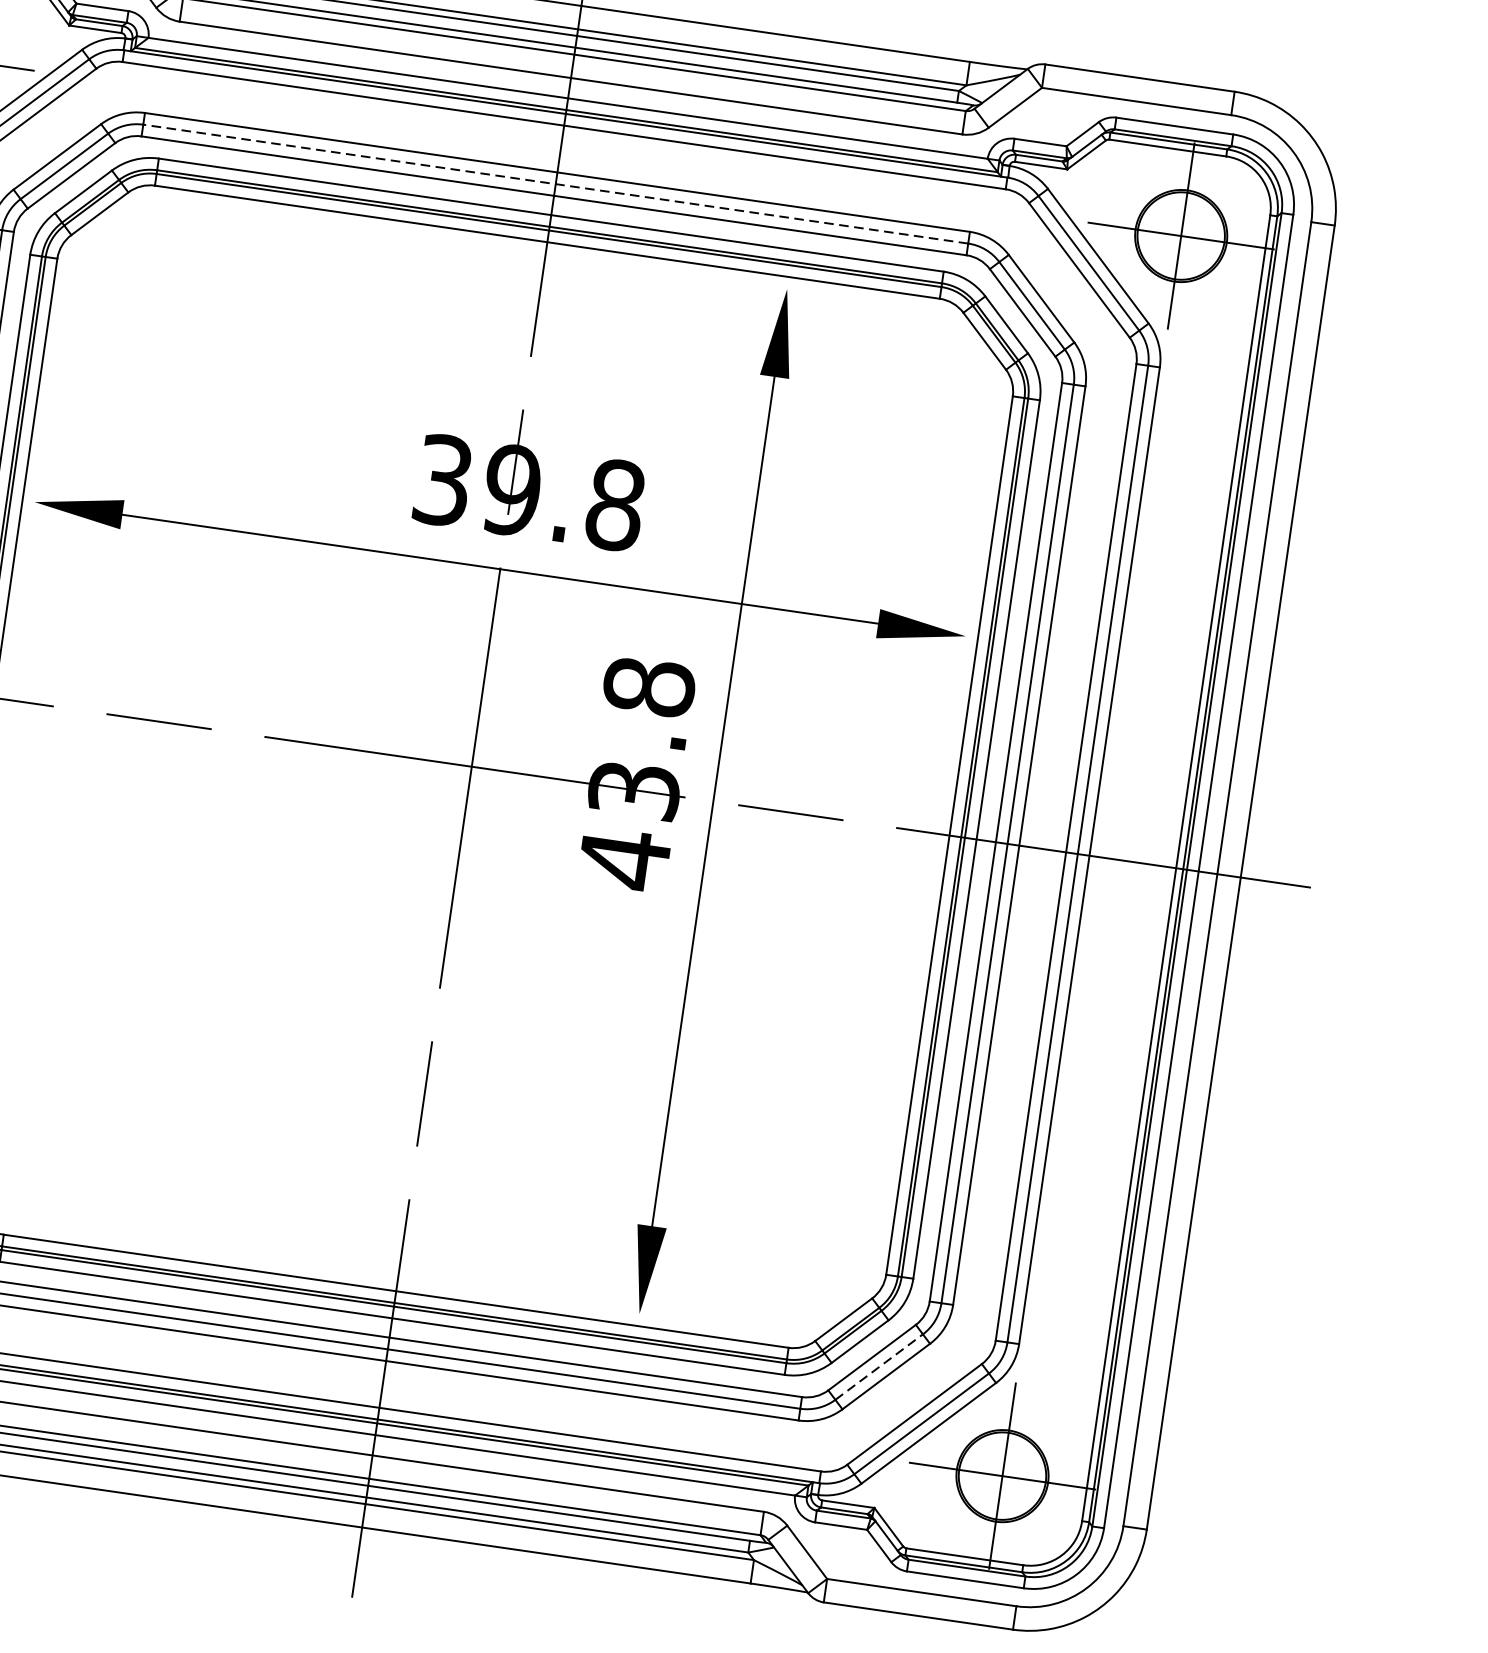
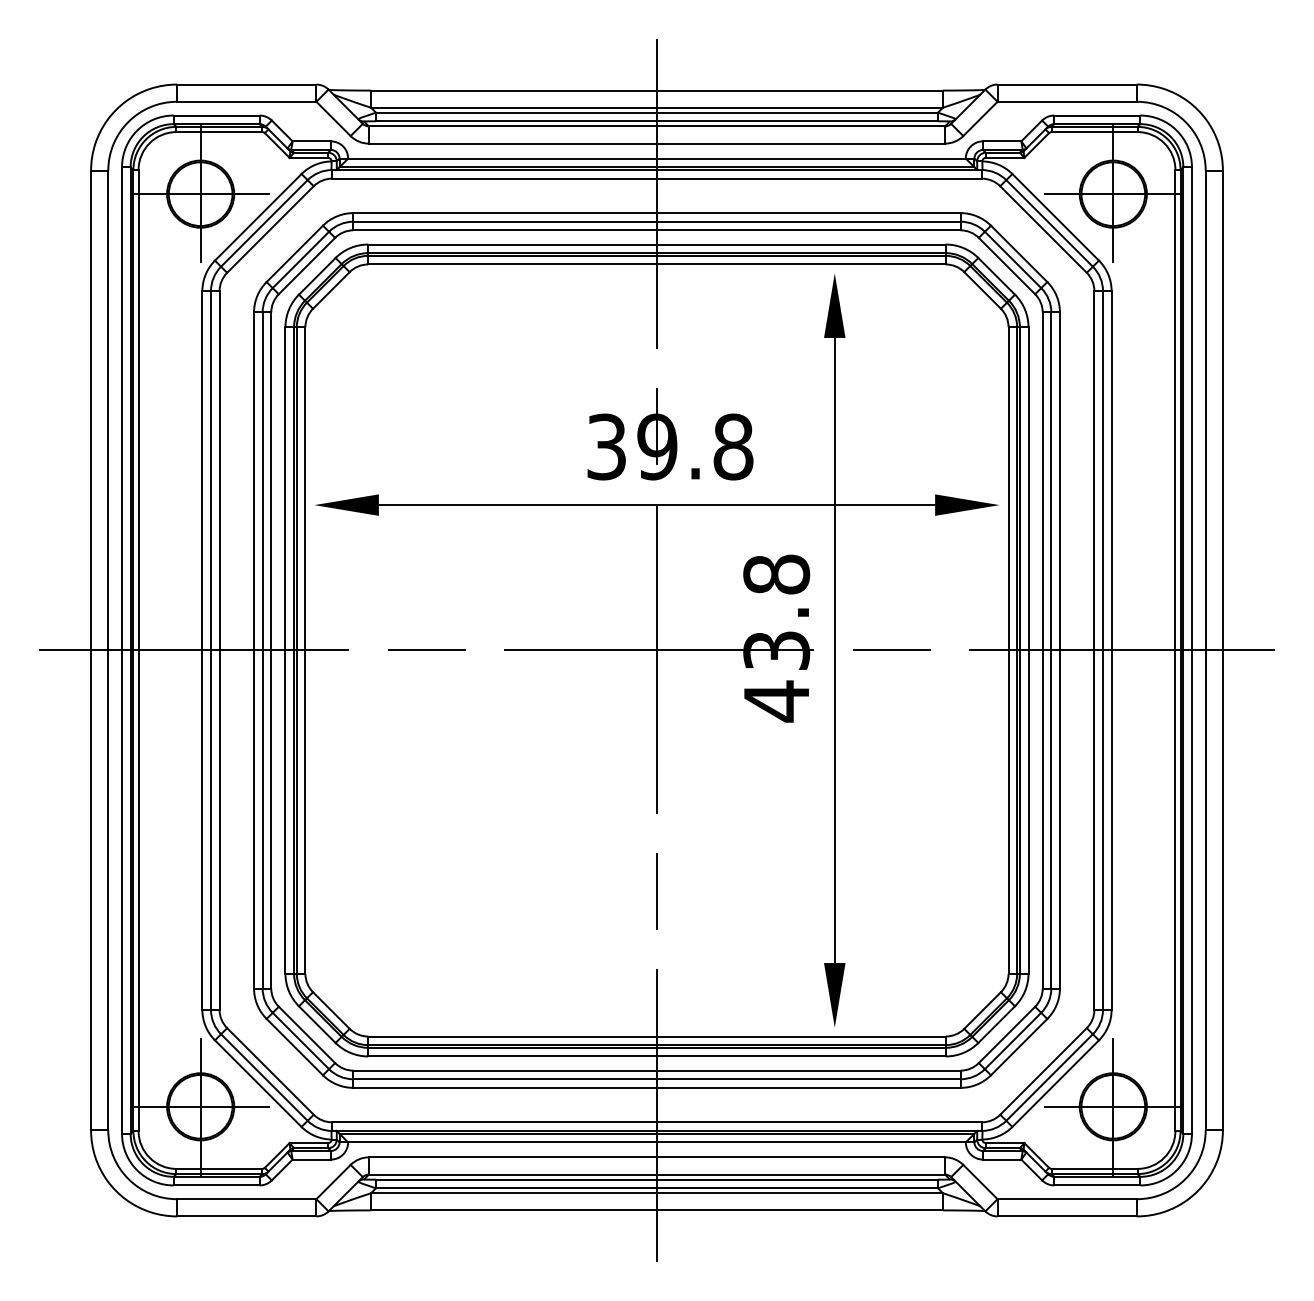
line: (555, 183) -> (656, 221), dashed -> solid
line: (879, 1367) -> (1013, 1041), dashed -> solid

